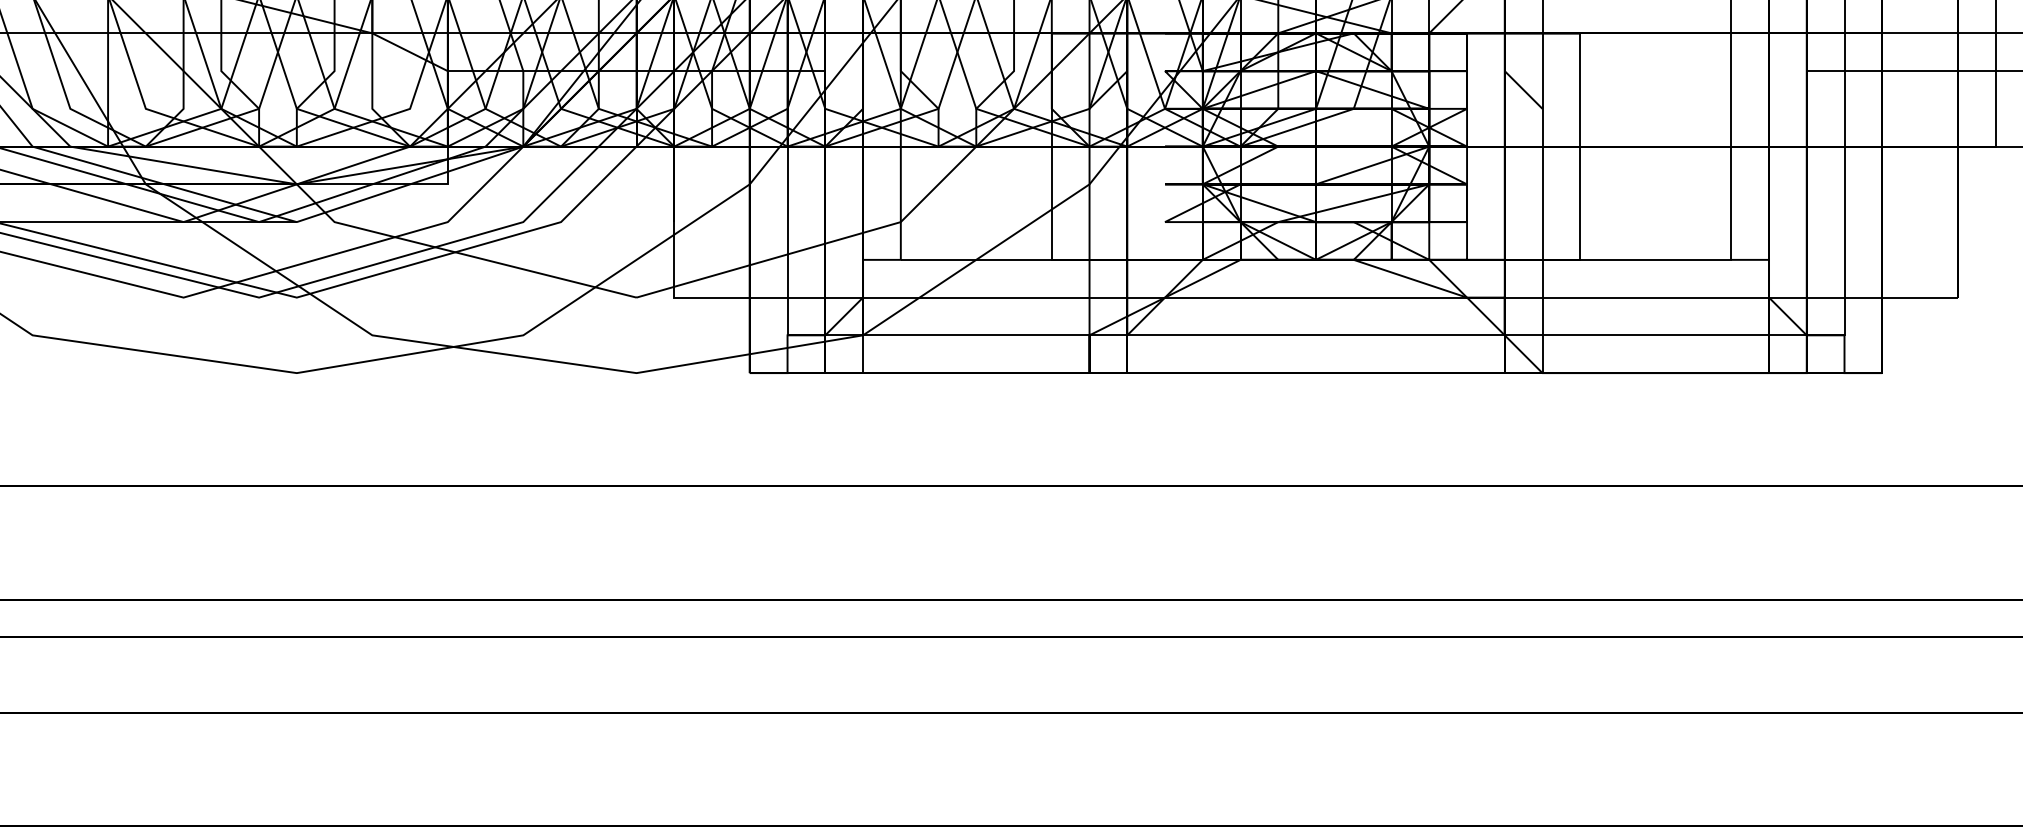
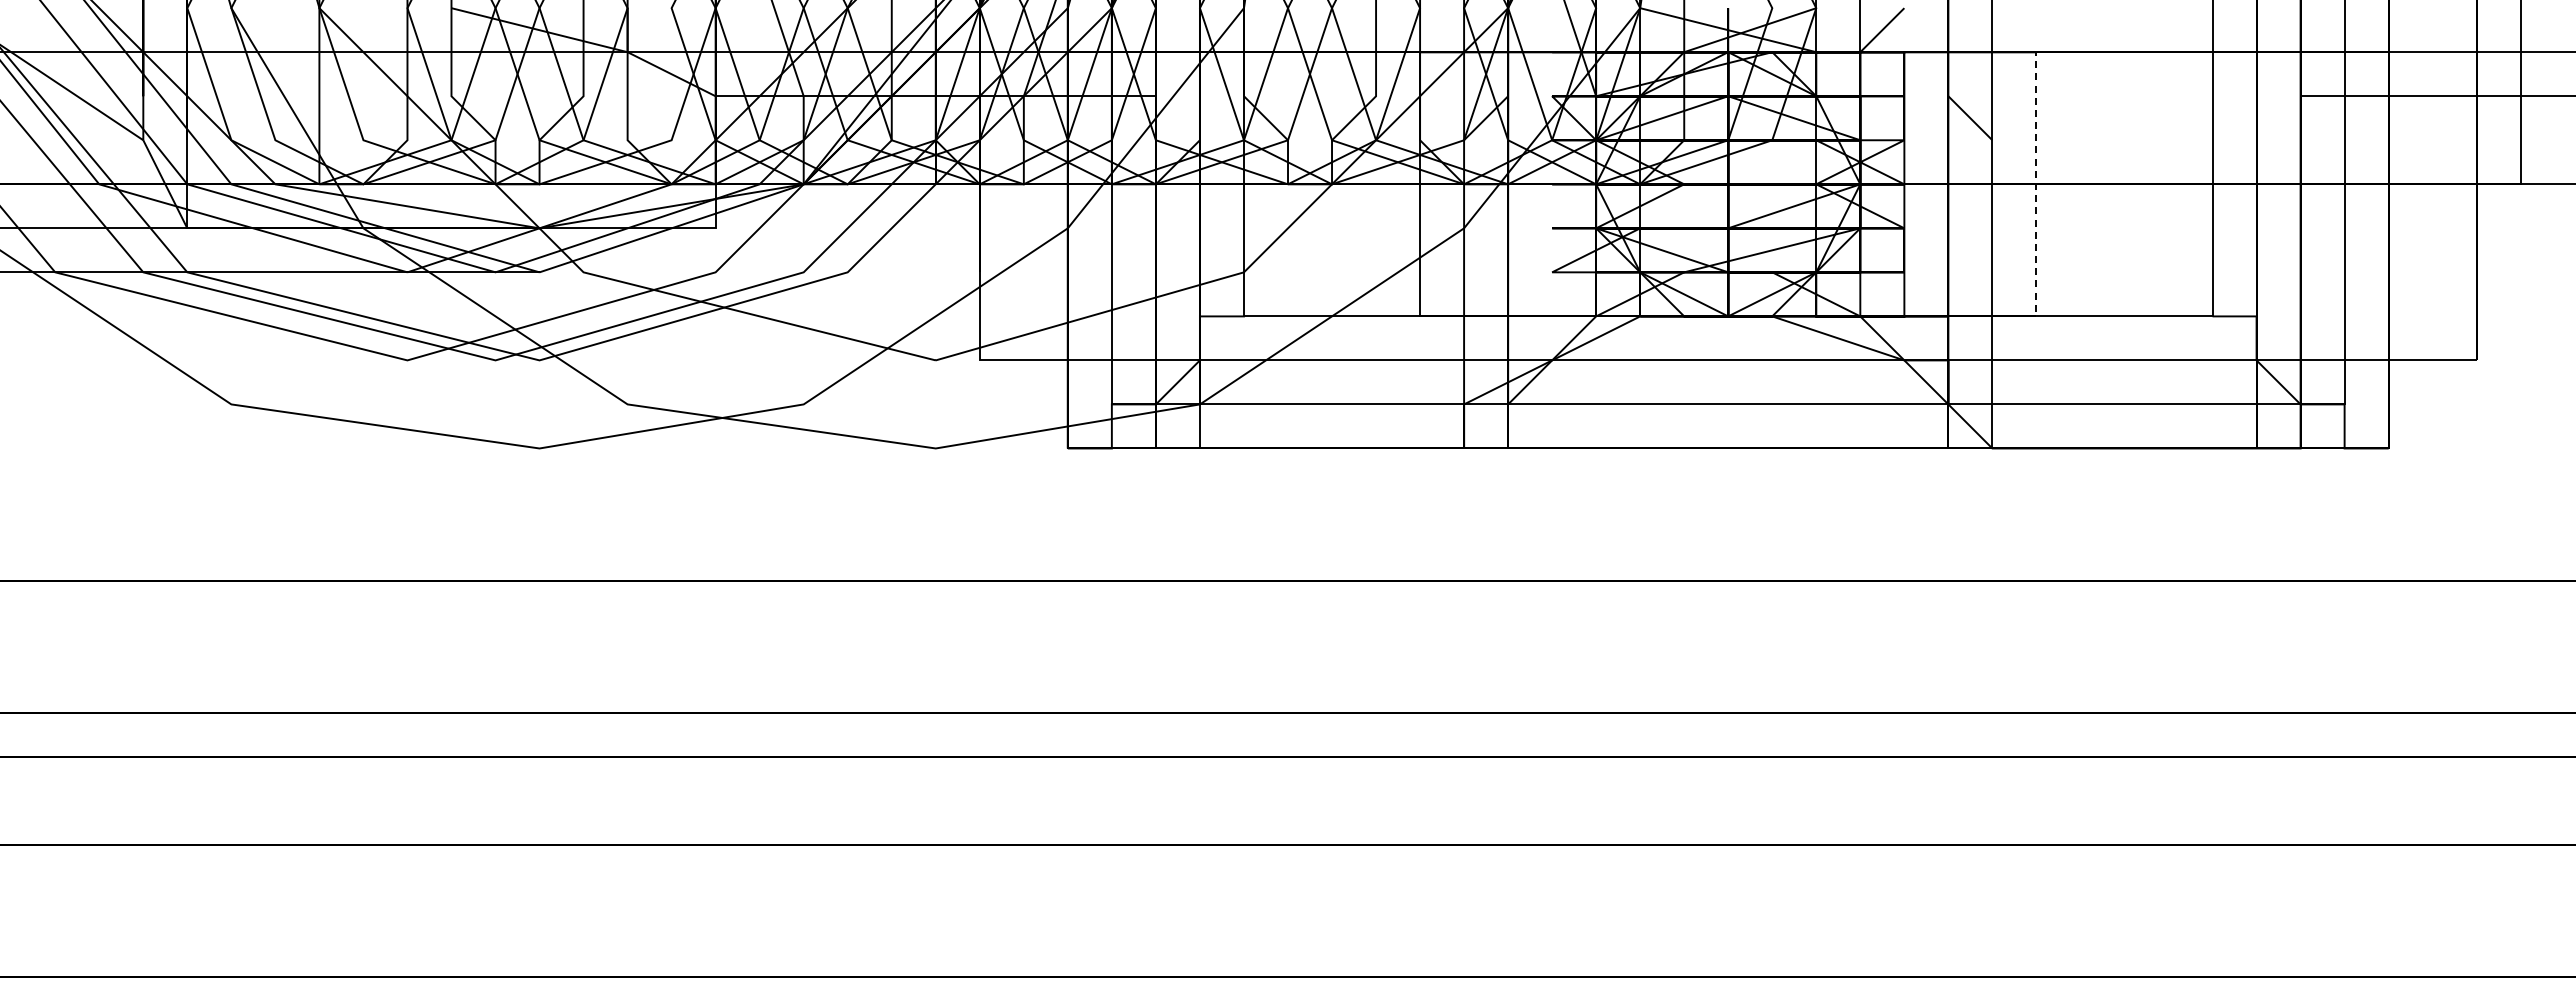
line: (1580, 145) -> (2036, 183), solid -> dashed

